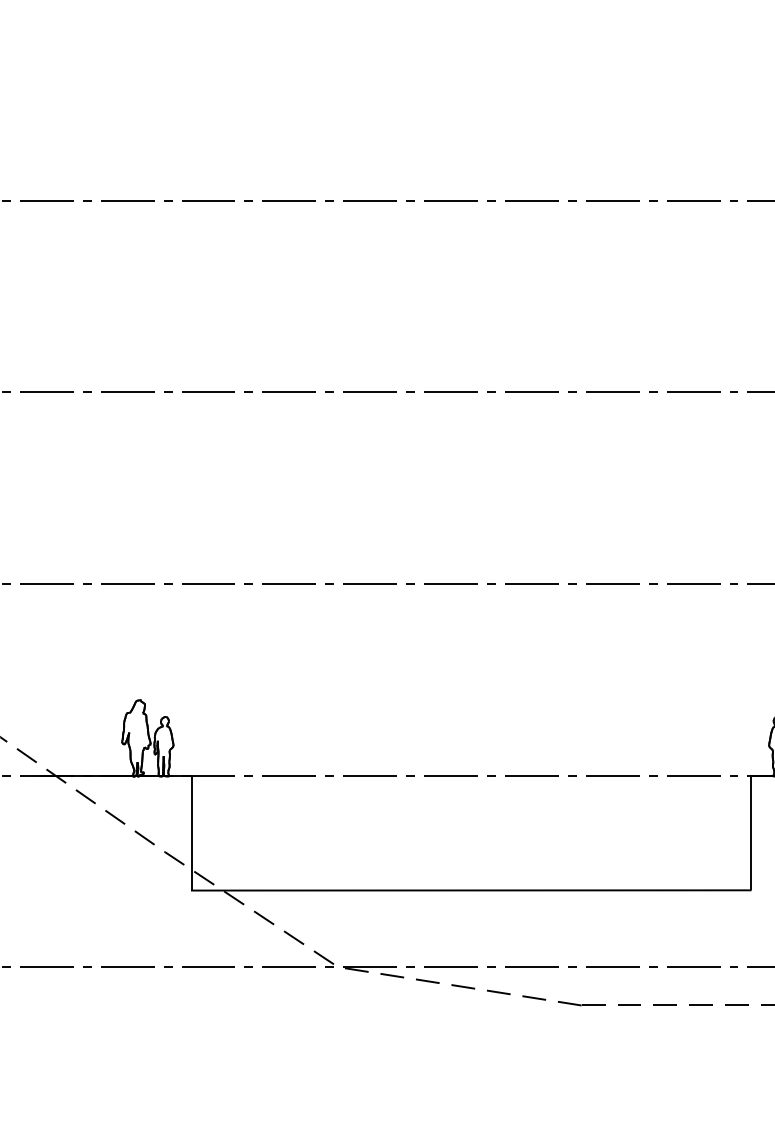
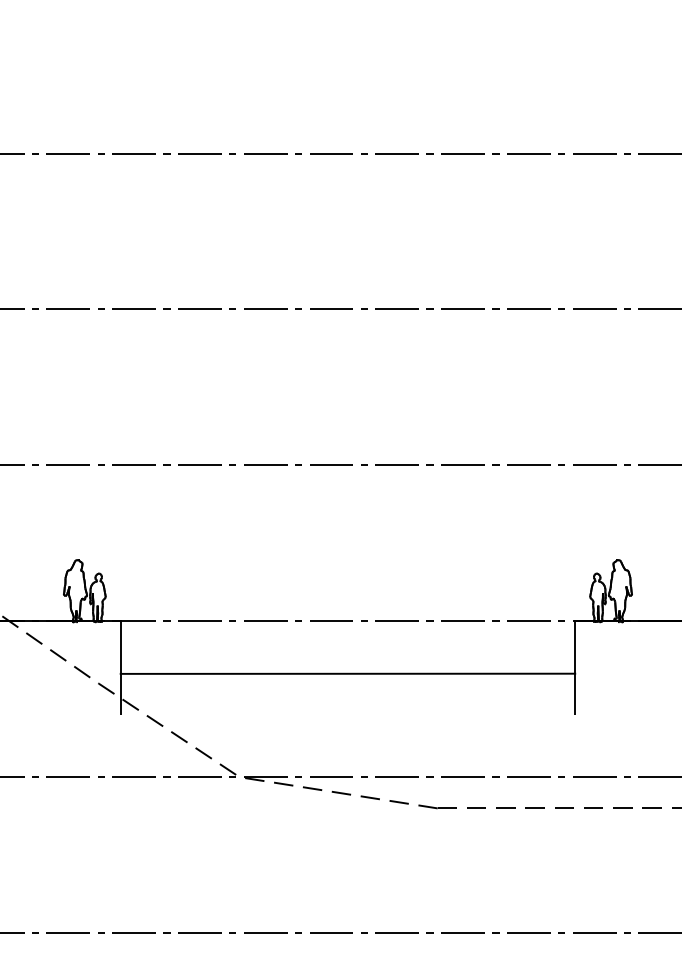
line: (470, 890) -> (347, 673), moved

